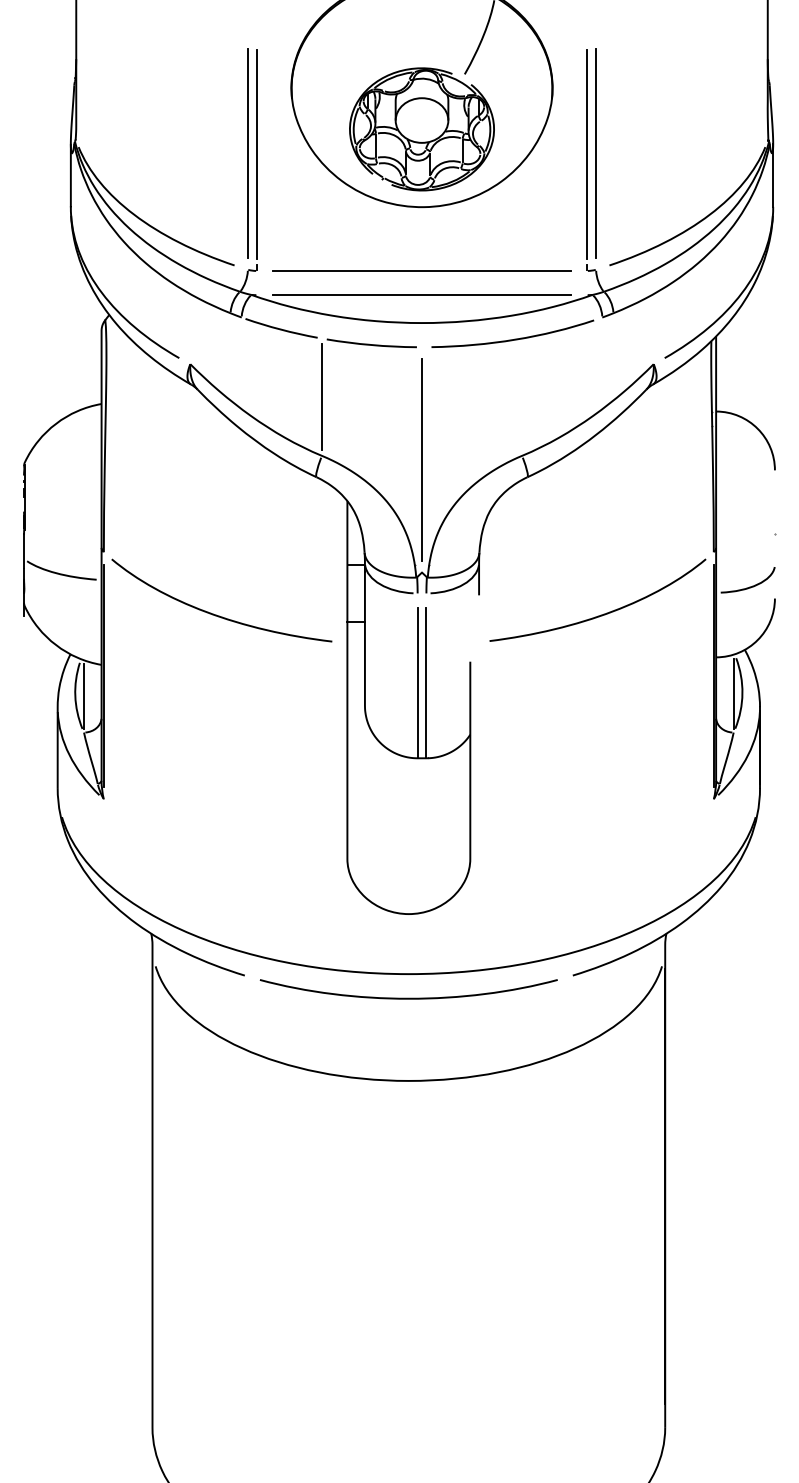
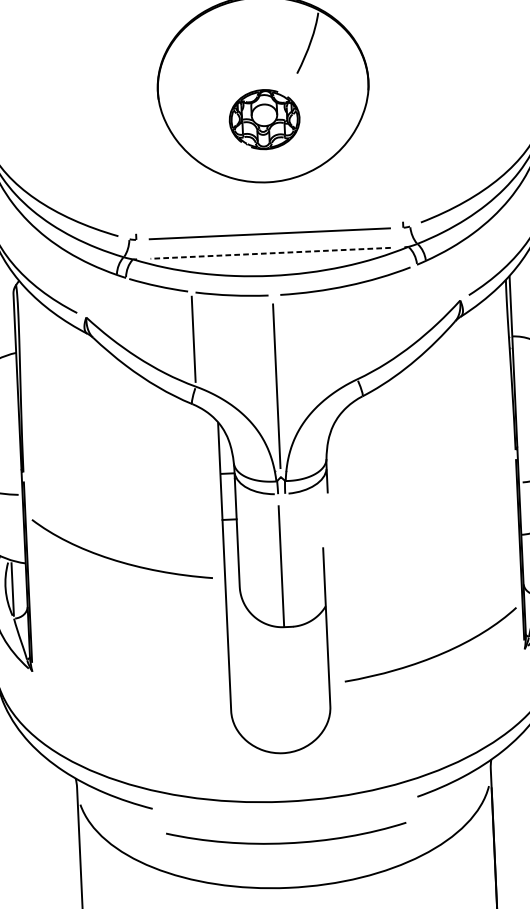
part: (421, 129) -> (264, 119), size x0.6
line: (247, 153) -> (124, 145), removed
line: (596, 153) -> (406, 132), removed
line: (256, 154) -> (132, 145), removed
line: (587, 154) -> (399, 133), removed
line: (422, 295) -> (271, 253), solid -> dashed
curve: (603, 613) -> (435, 655), moved
curve: (216, 614) -> (118, 560), moved
line: (426, 682) -> (288, 565), removed
curve: (408, 997) -> (286, 842), moved

